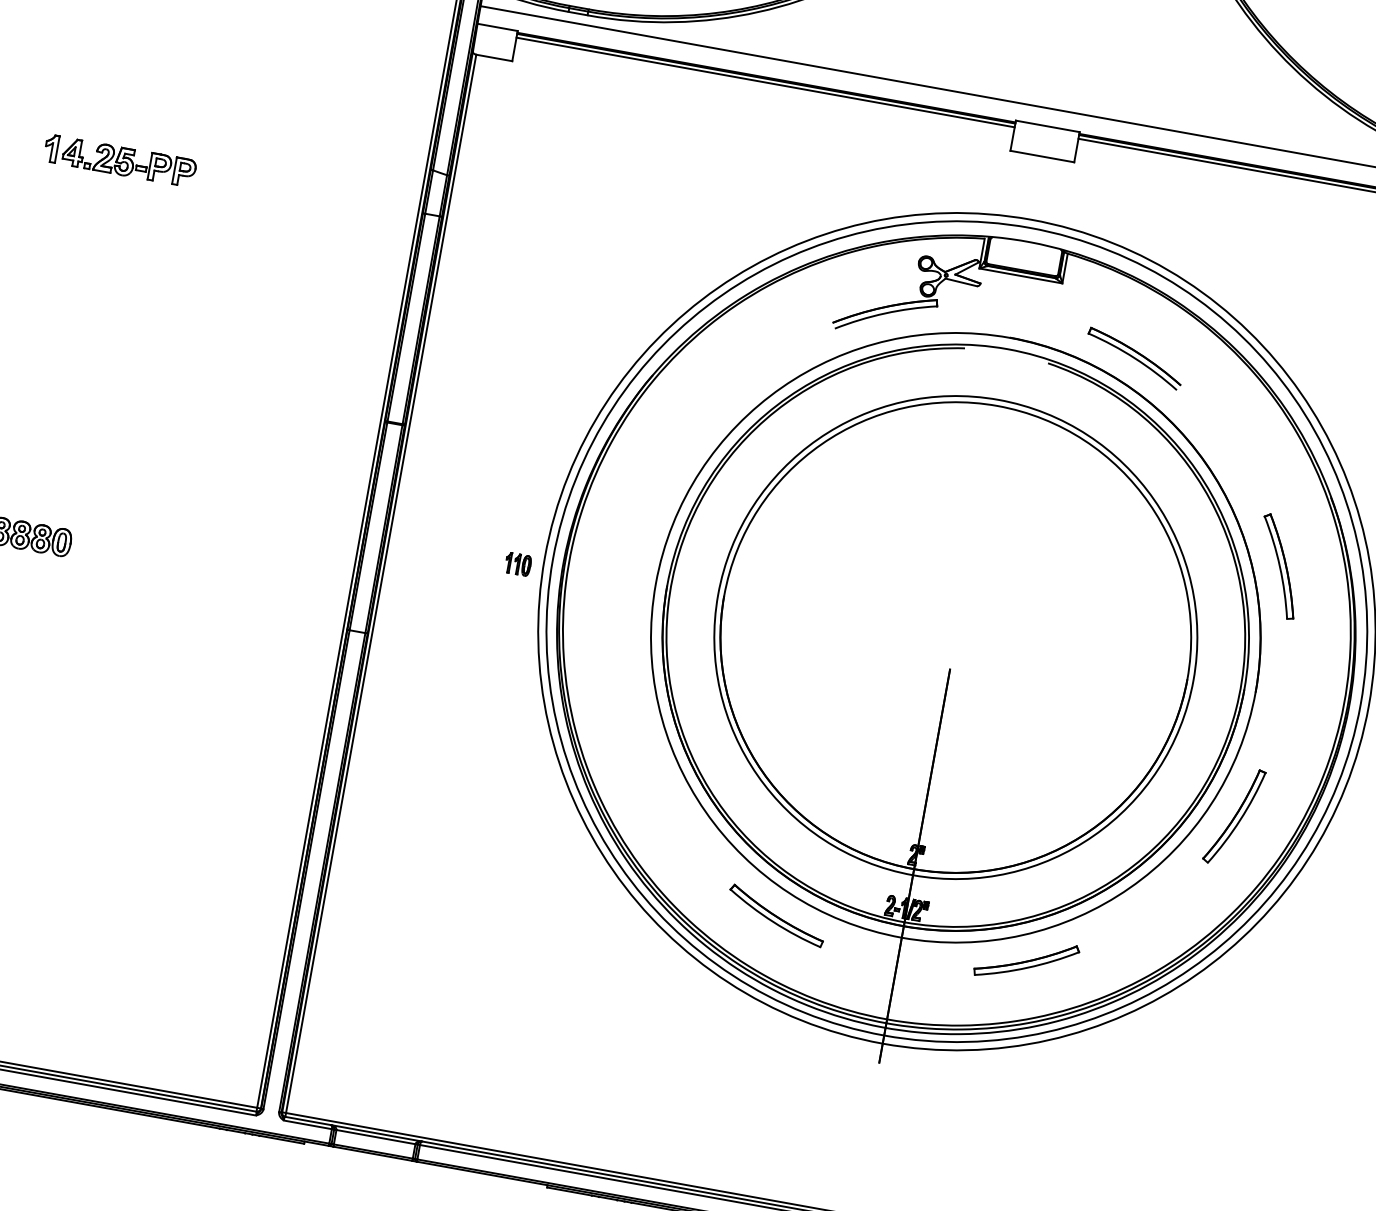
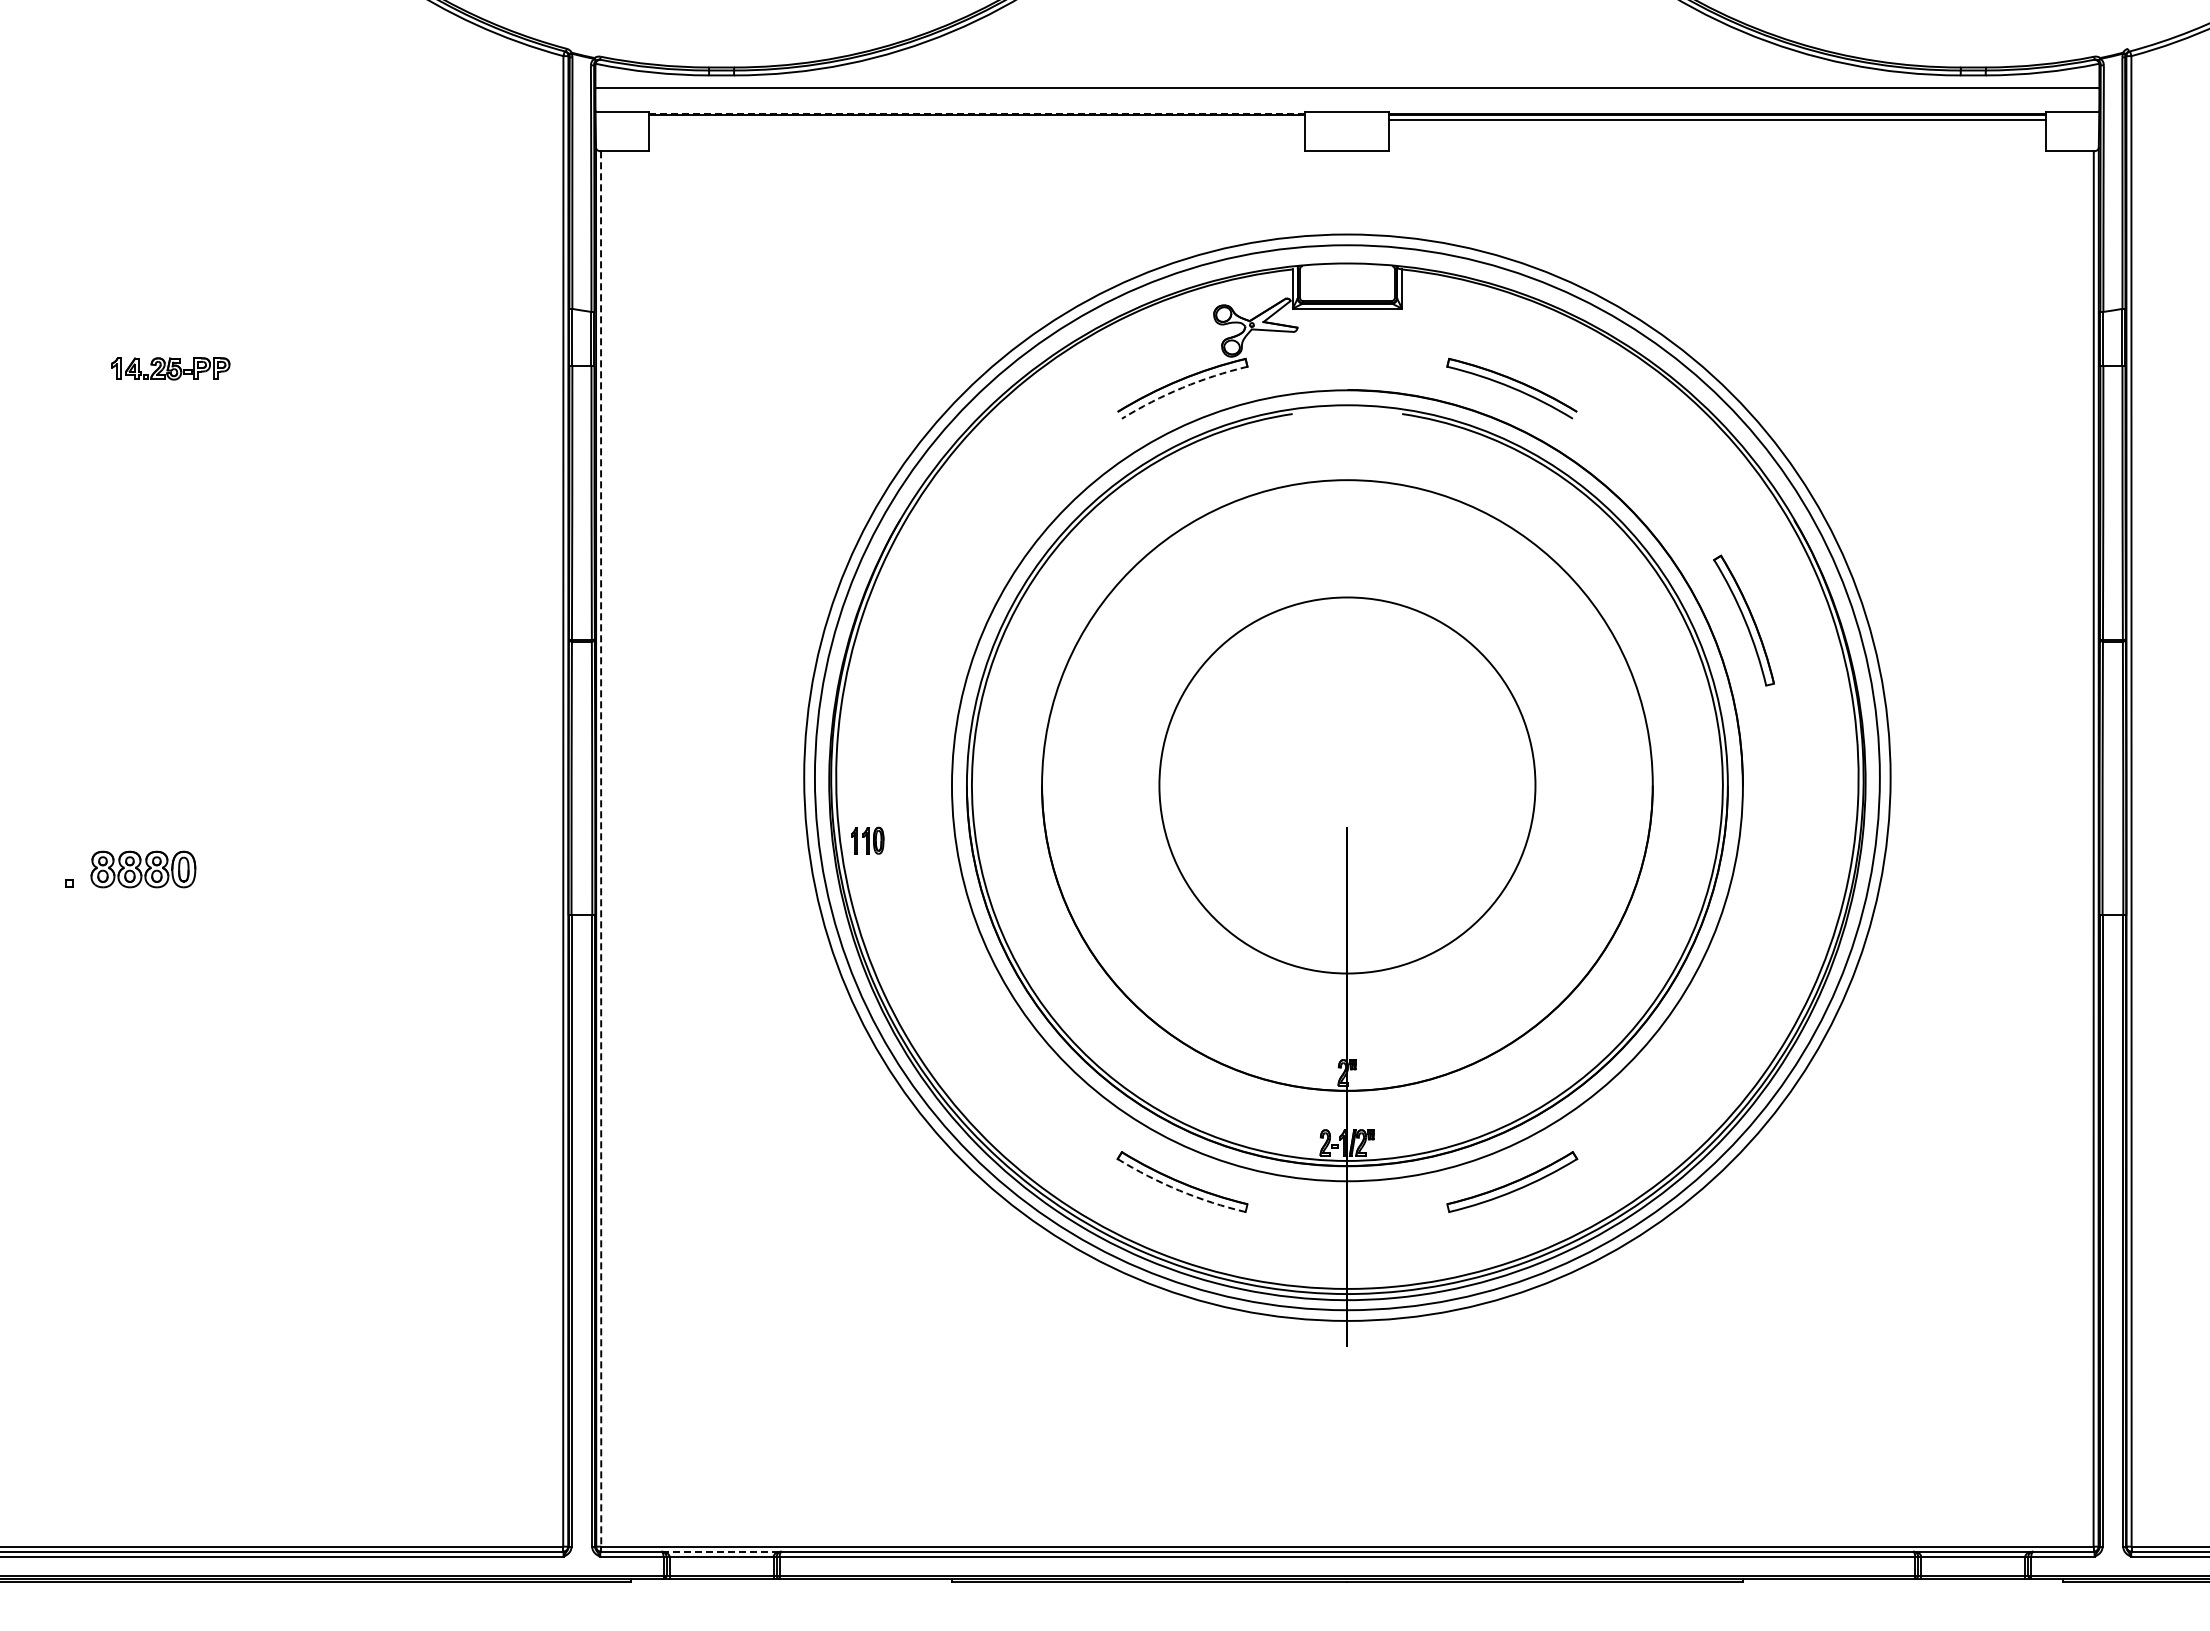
line: (766, 77) -> (976, 113), solid -> dashed
line: (765, 82) -> (976, 120), removed
part: (120, 160) -> (170, 368), size x0.6
arc: (885, 313) -> (1182, 387), solid -> dashed
part: (518, 564) -> (867, 840), moved
line: (381, 583) -> (601, 848), solid -> dashed
circle: (955, 637) -> (1347, 785), size x0.6
part: (1234, 816) -> (1744, 950), removed
arc: (773, 921) -> (1179, 1190), solid -> dashed
line: (377, 1133) -> (722, 1551), solid -> dashed

